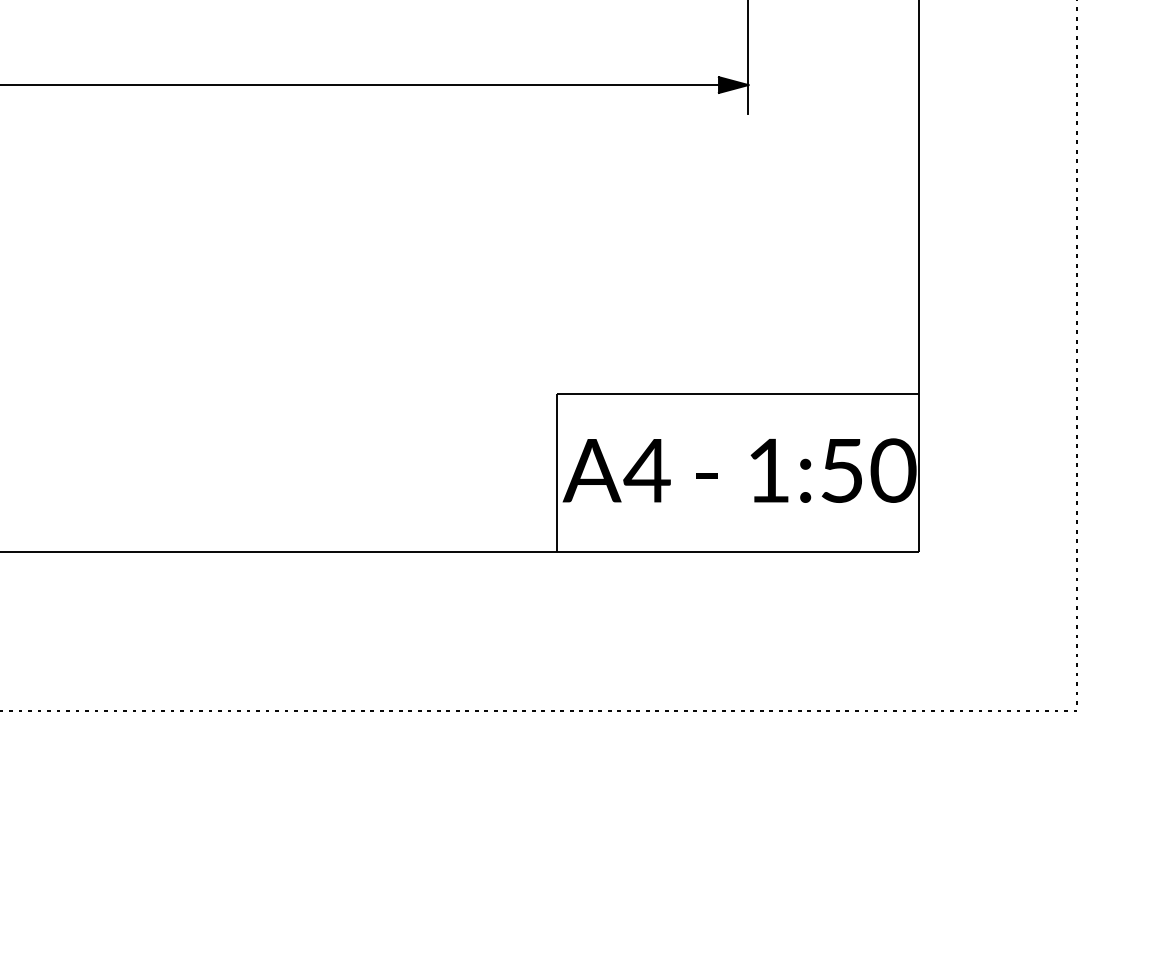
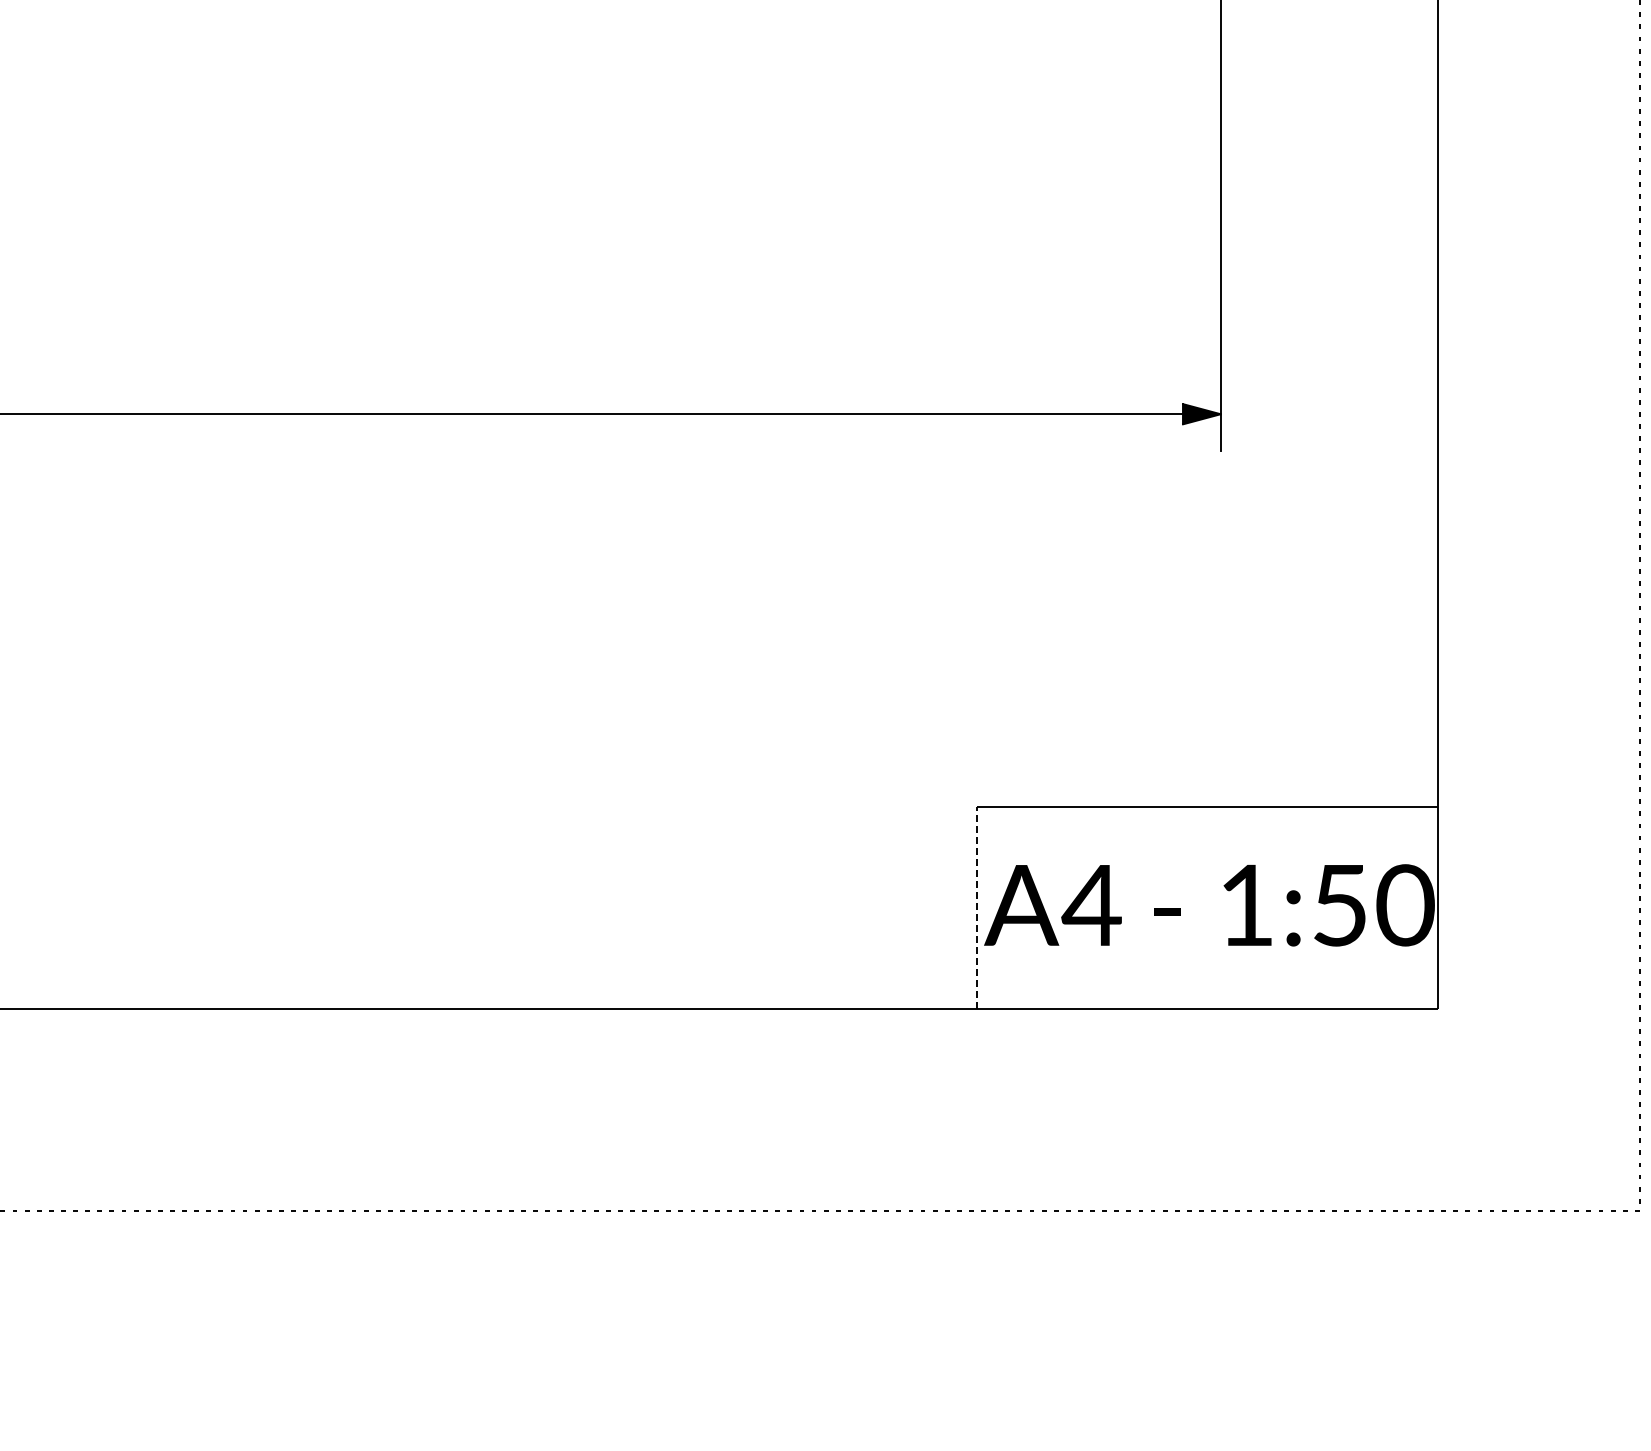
line: (557, 473) -> (977, 908), solid -> dashed

